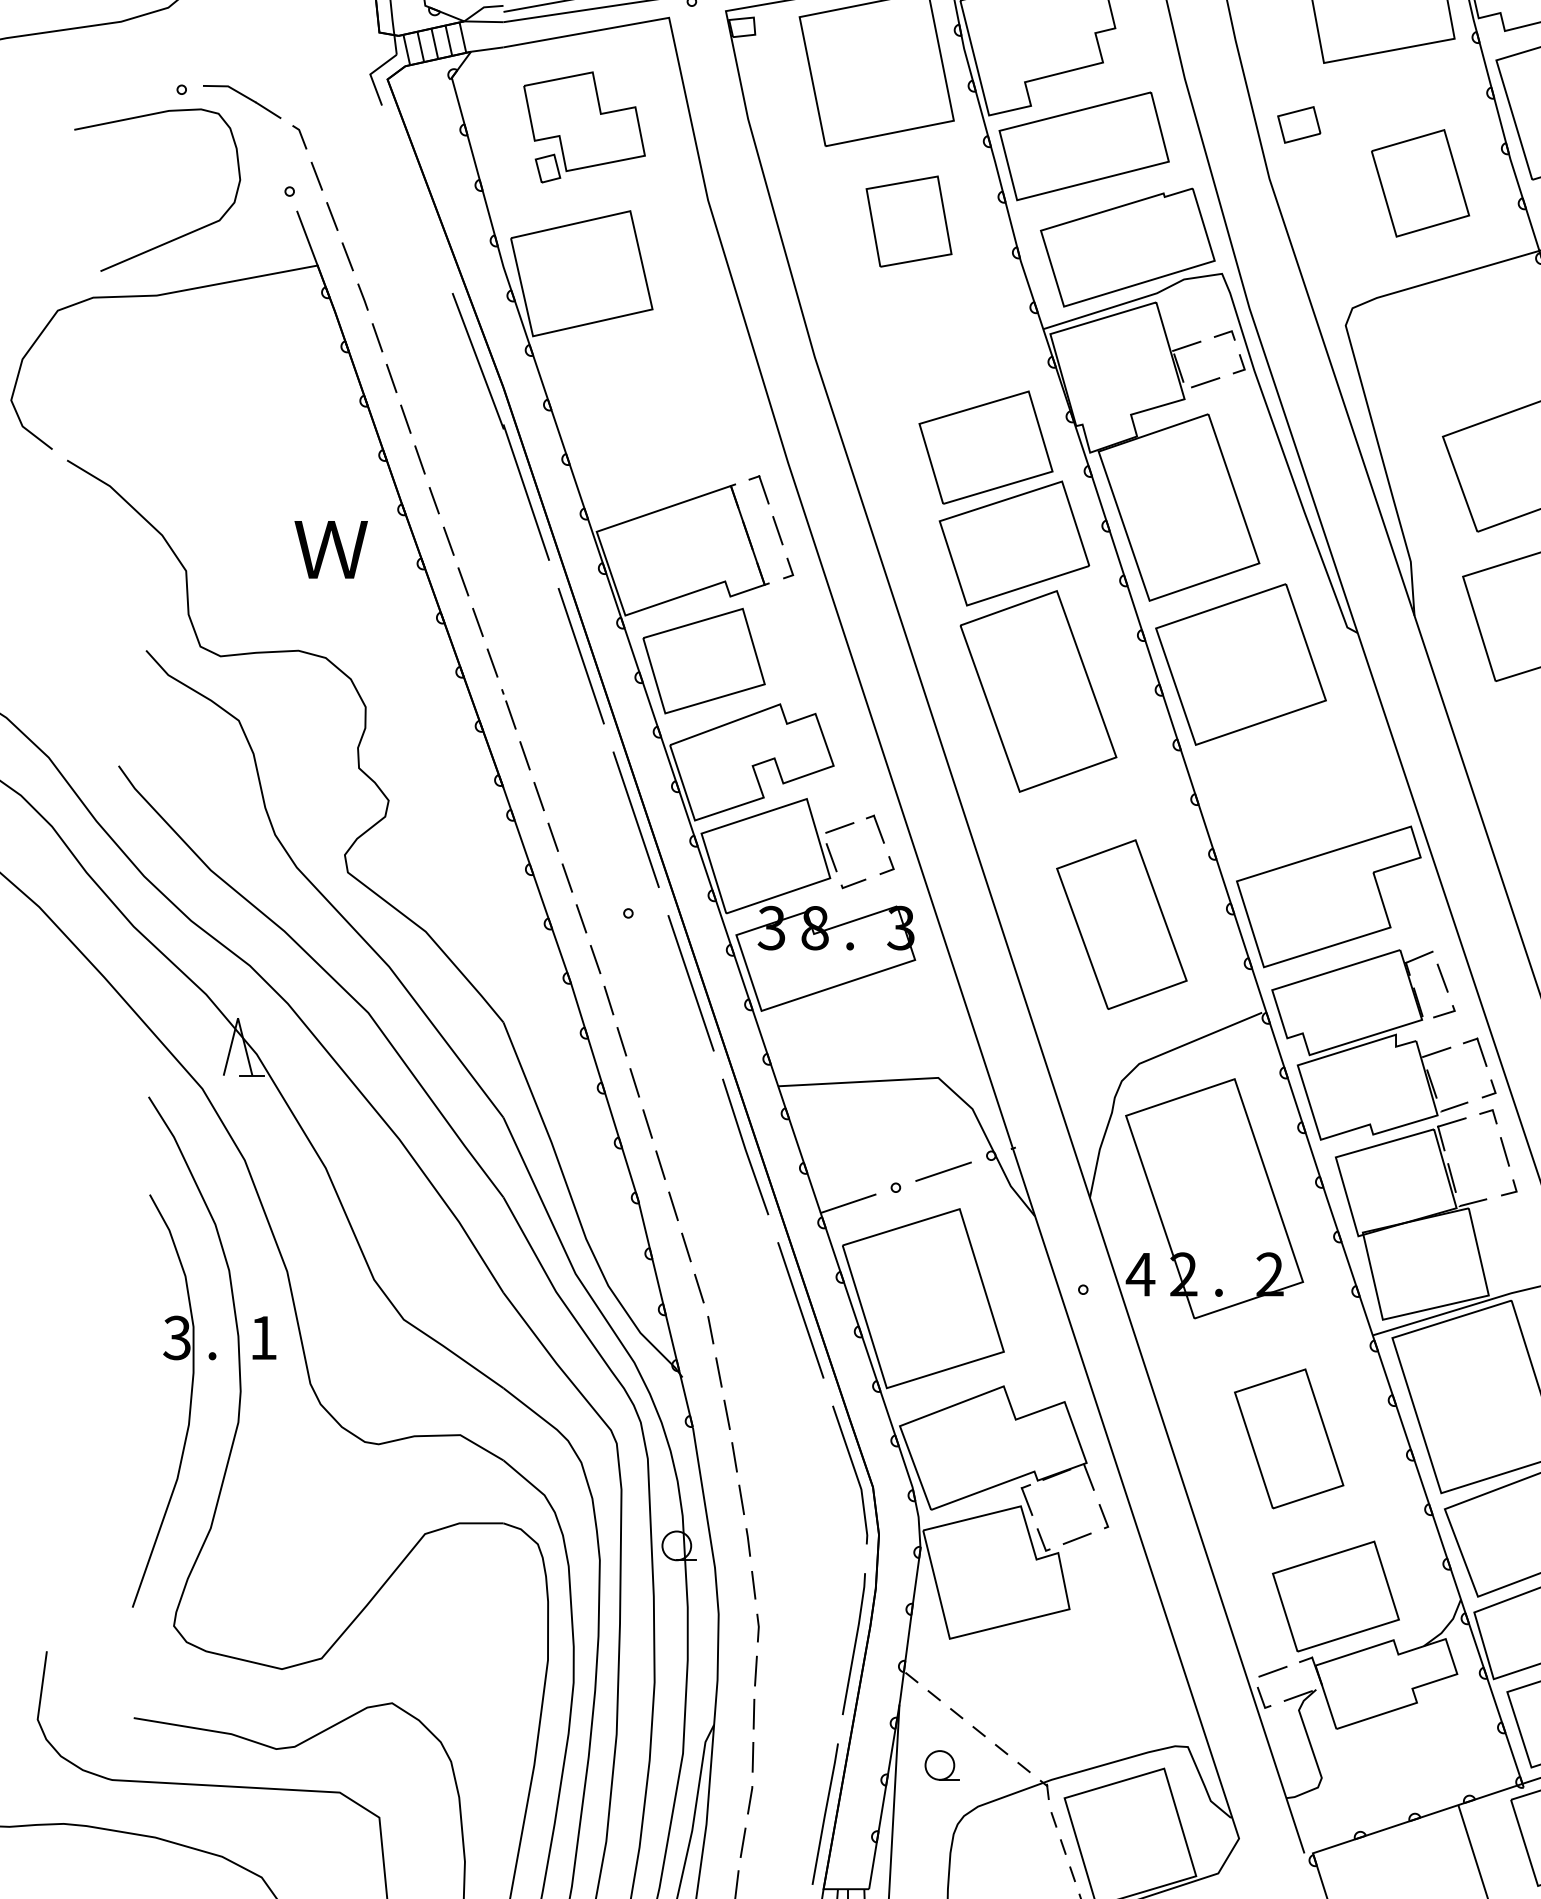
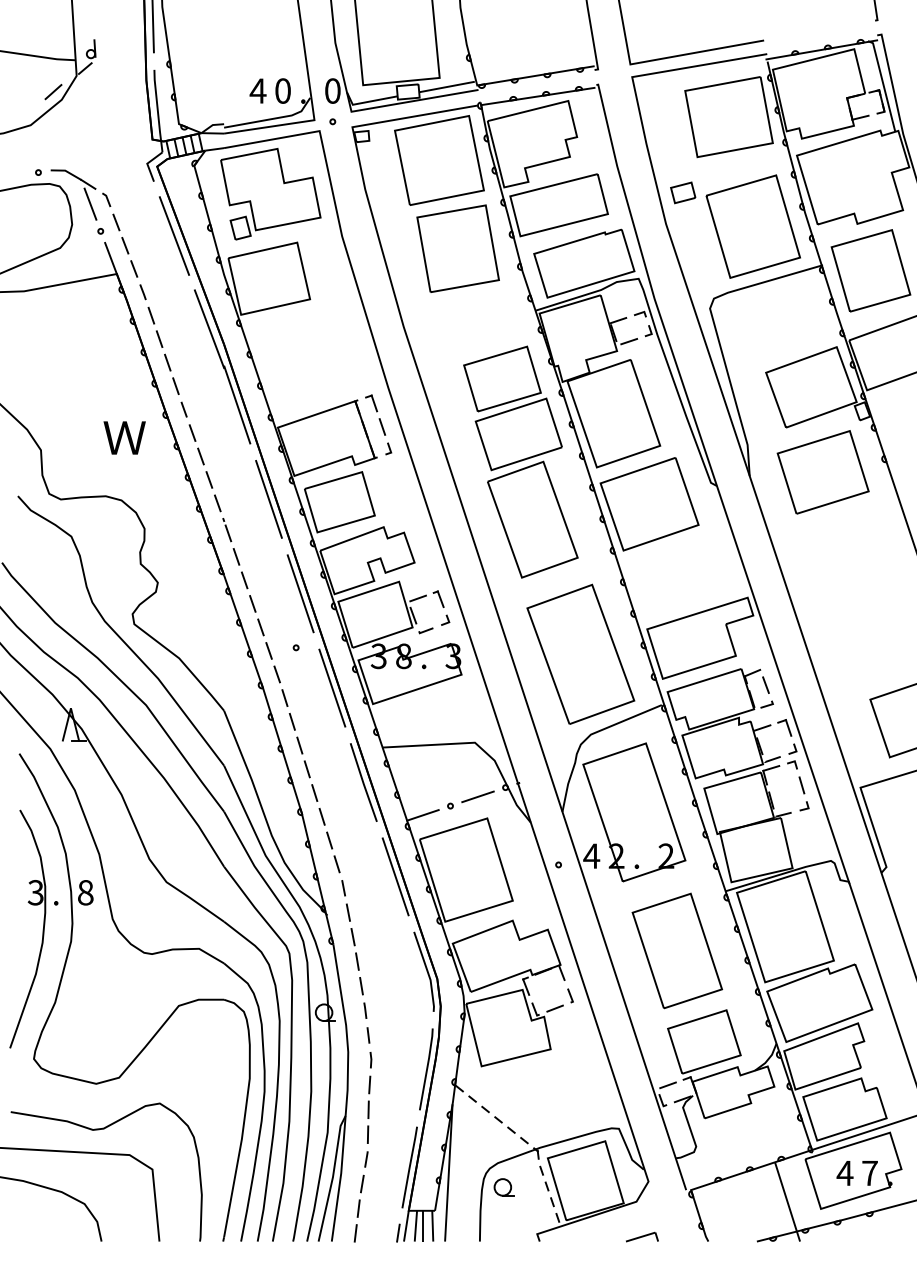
part: (583, 127) -> (270, 194), size x1.43
line: (271, 143) -> (90, 203), added
part: (1419, 183) -> (752, 226), size x1.67
line: (417, 198) -> (174, 235), added
part: (908, 221) -> (457, 248), size x1.67
part: (1121, 923) -> (580, 653), size x1.43
text: (263, 1337) -> (85, 892), 1 -> 8
part: (1289, 1438) -> (677, 950), size x1.43
part: (940, 1765) -> (503, 1187), moved

